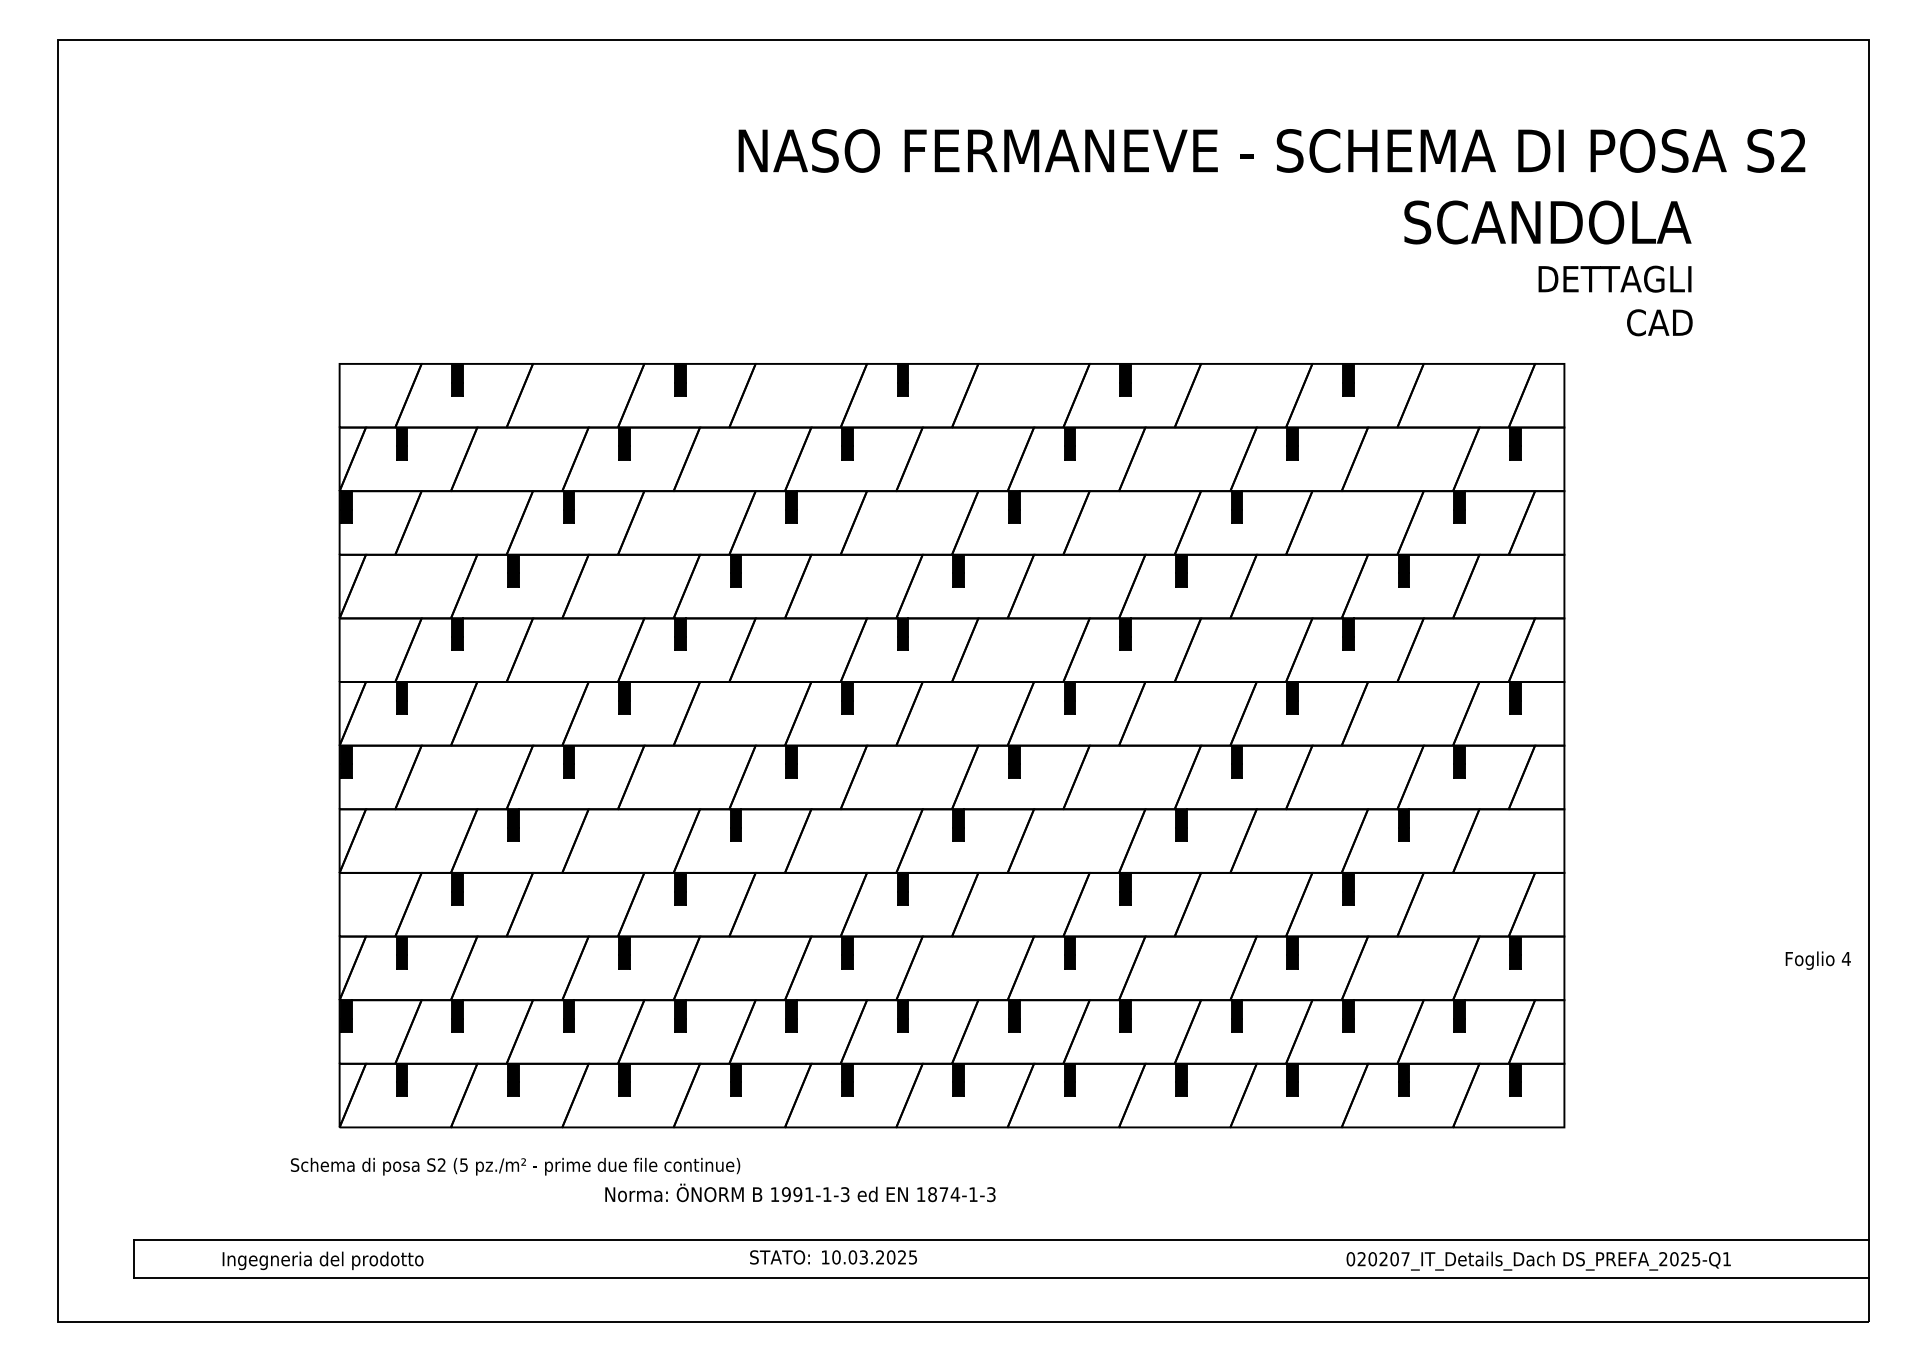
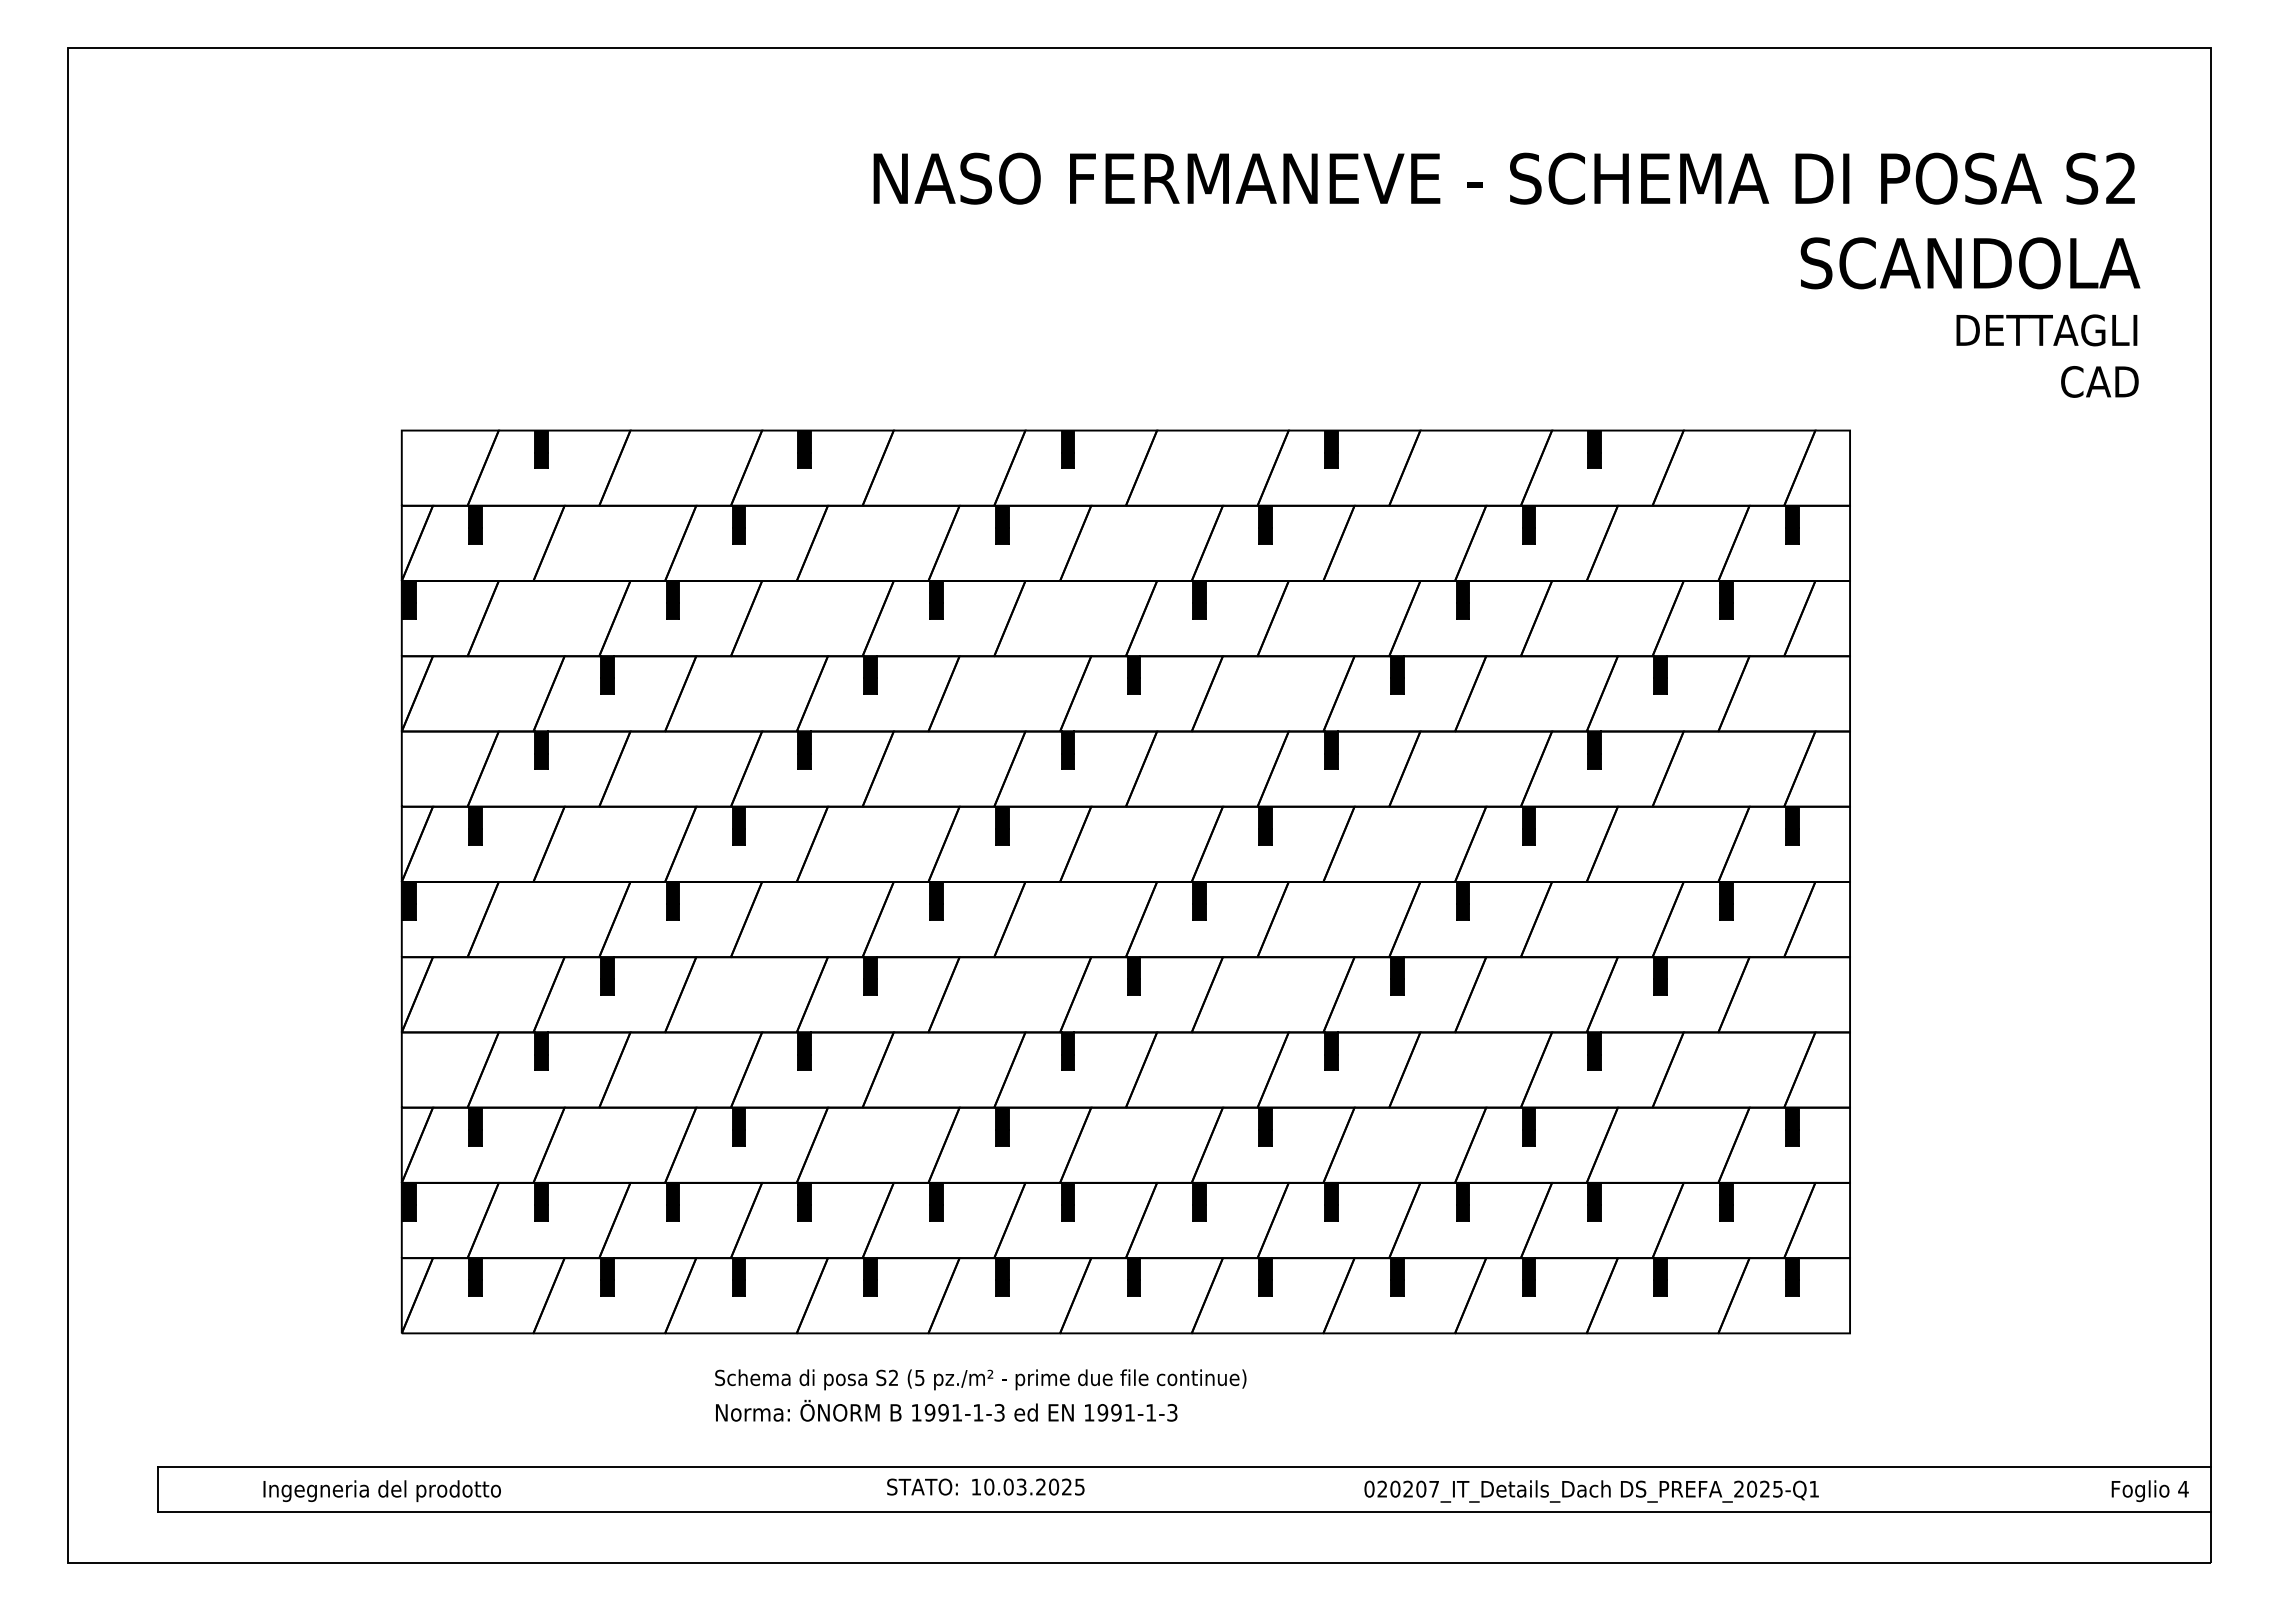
text: (1547, 222) -> (1970, 263), moved
text: (1615, 300) -> (2047, 355), moved
text: (1817, 960) -> (2149, 1491), moved
text: (515, 1166) -> (980, 1379), moved
text: (944, 1194) -> (1116, 1412), 1874-1-3 -> 1991-1-3
text: (1538, 1261) -> (1591, 1491), moved

